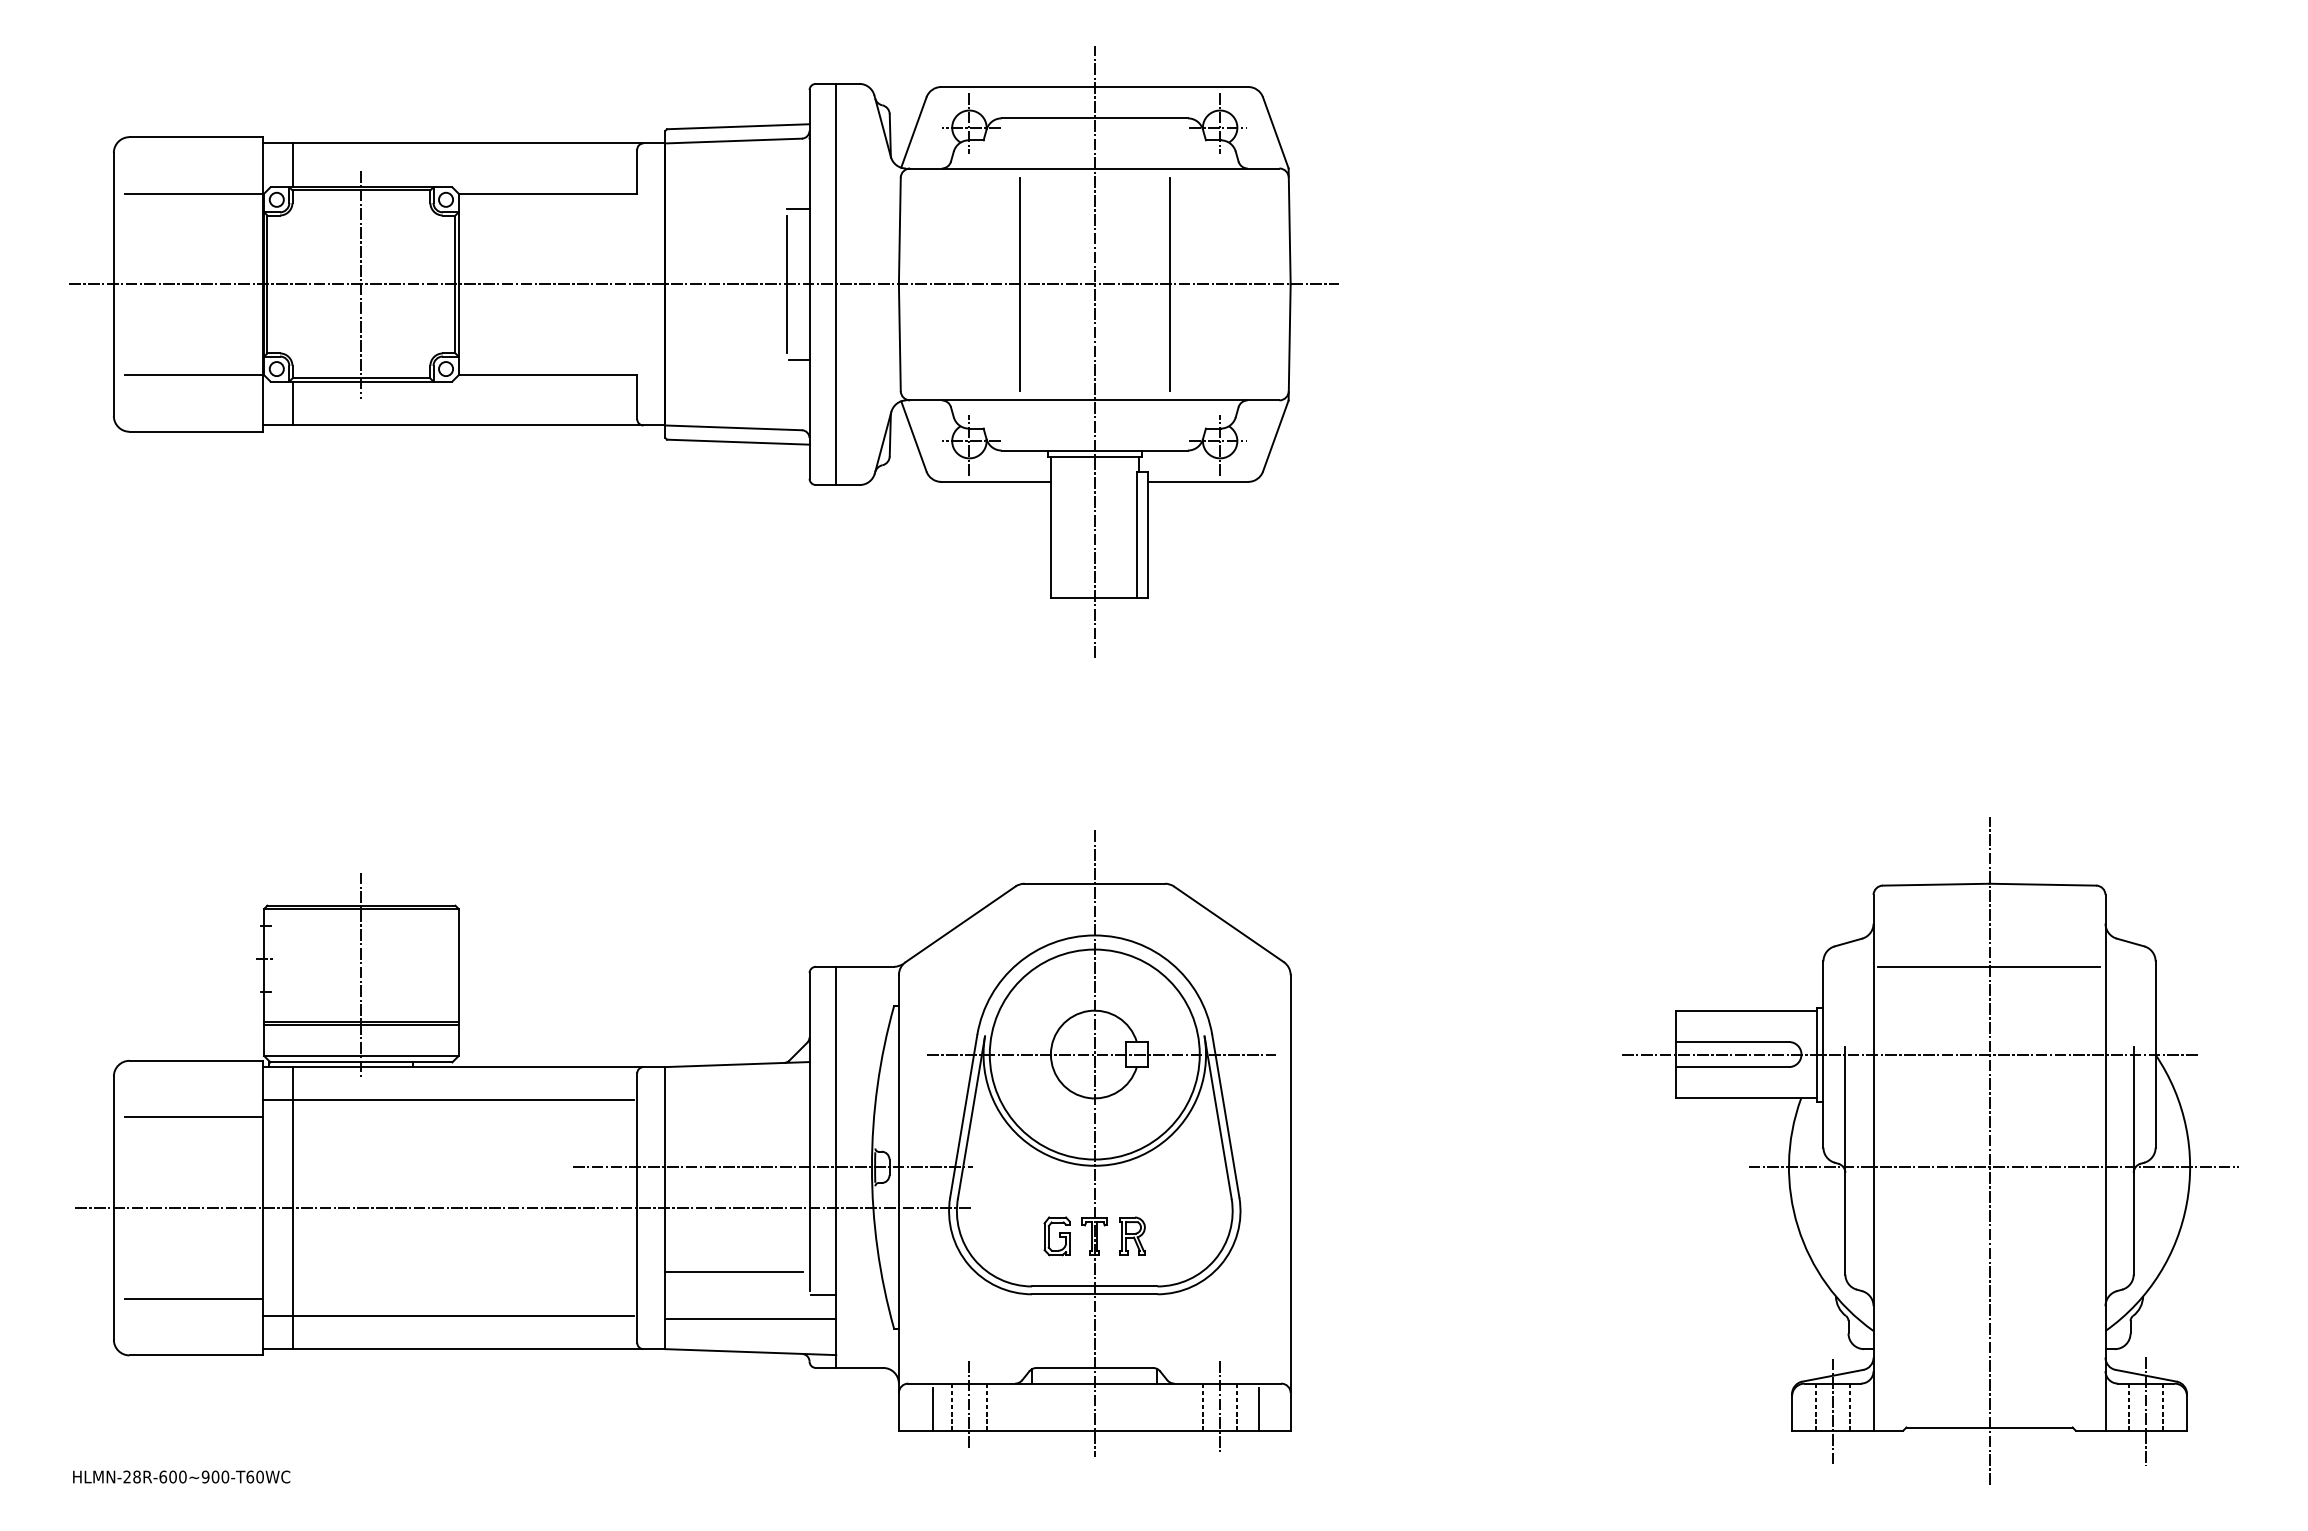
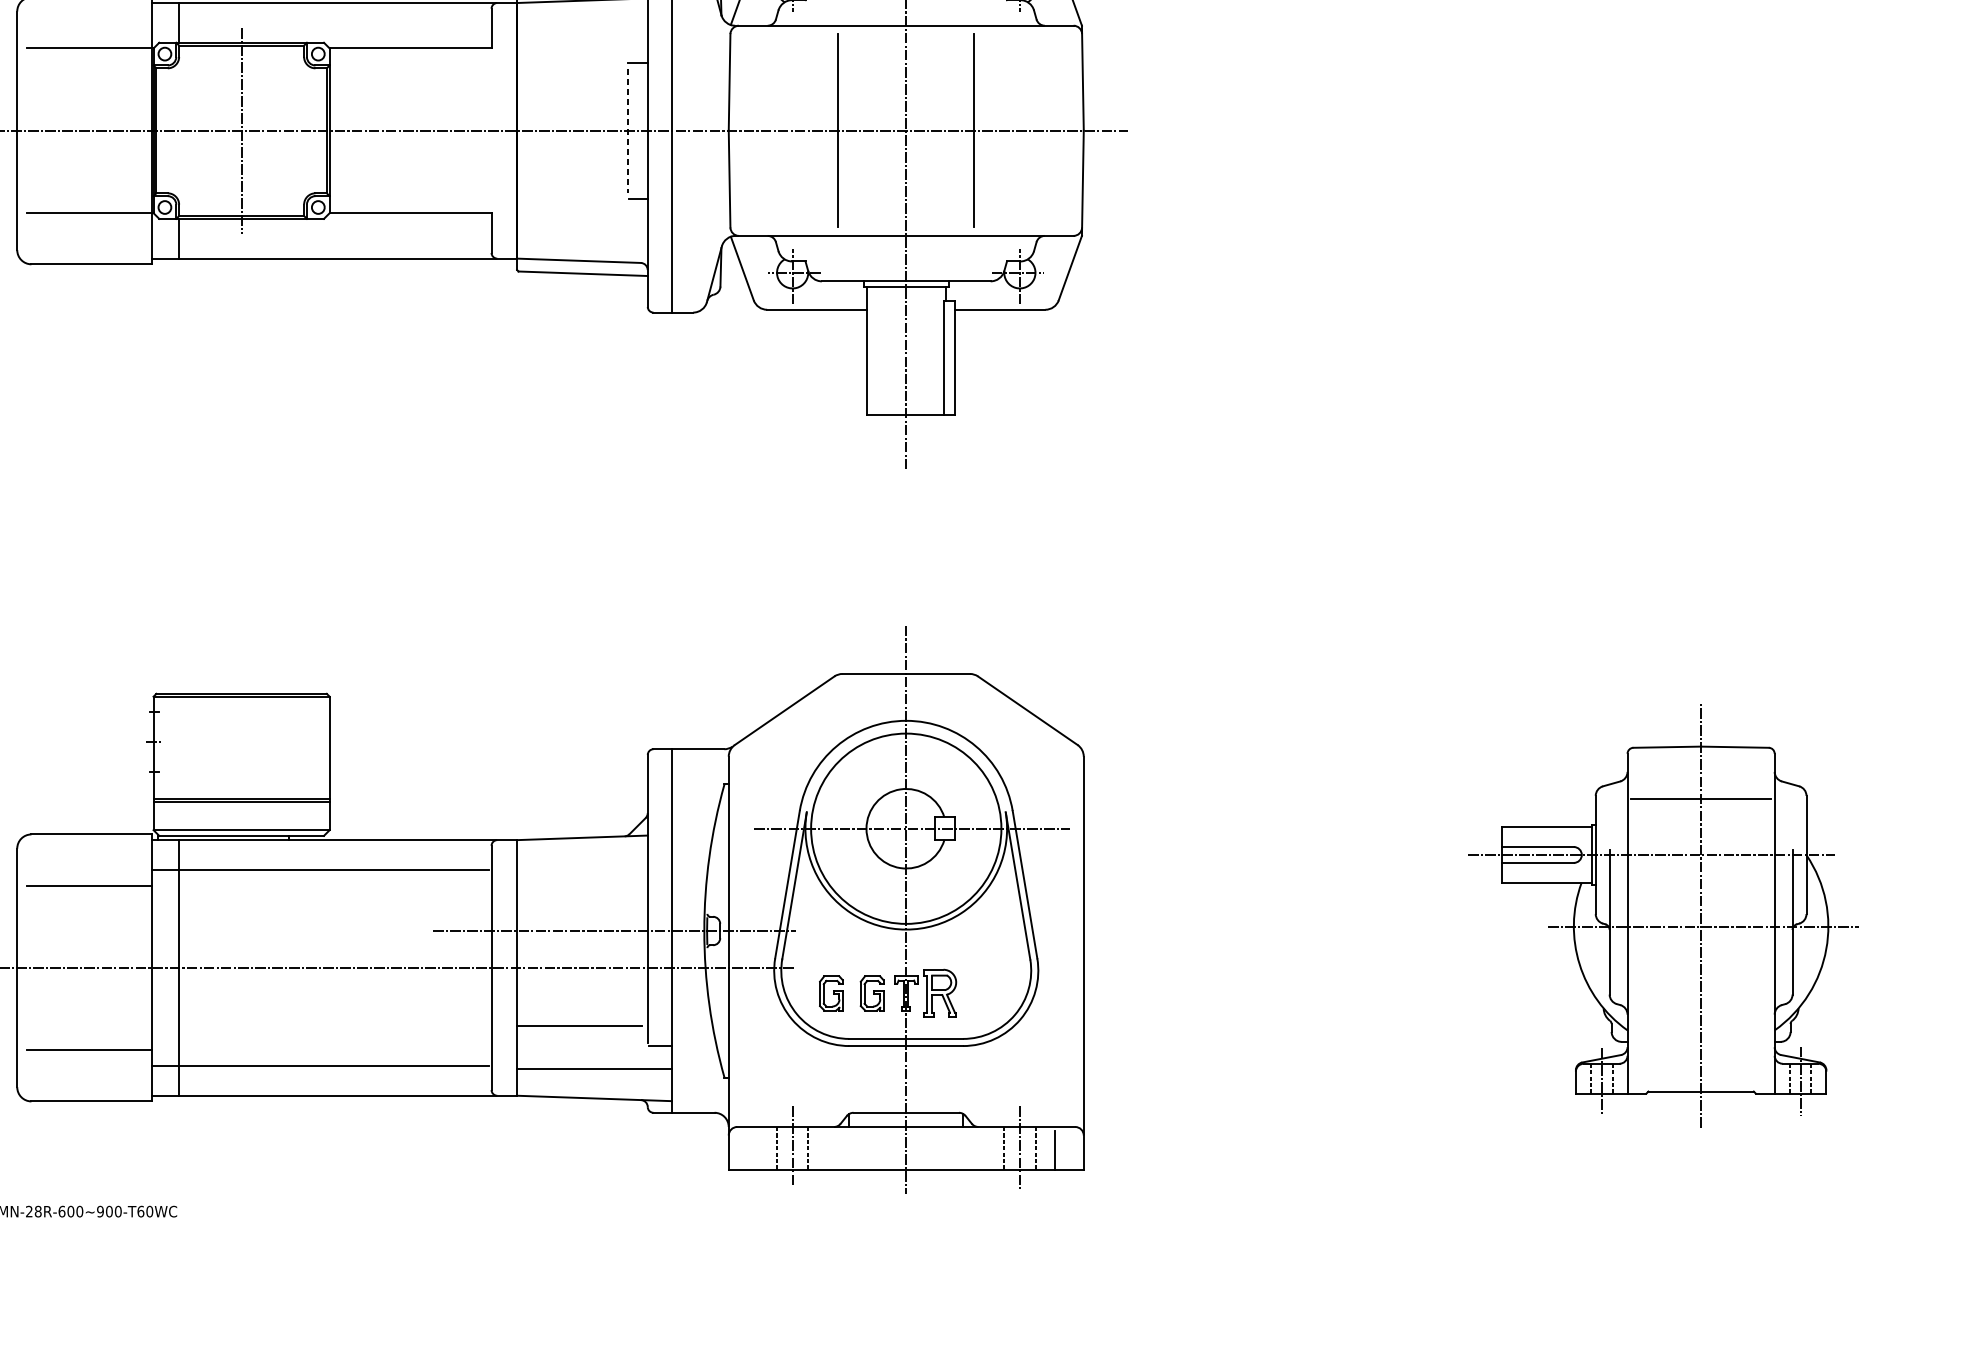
line: (787, 285) -> (627, 131), solid -> dashed
line: (361, 974) -> (241, 756), removed
part: (1930, 1150) -> (1663, 915), size x0.7
part: (1132, 1235) -> (940, 992), size x1.4
part: (1011, 1236) -> (830, 993), added
line: (933, 1409) -> (760, 1150), removed

